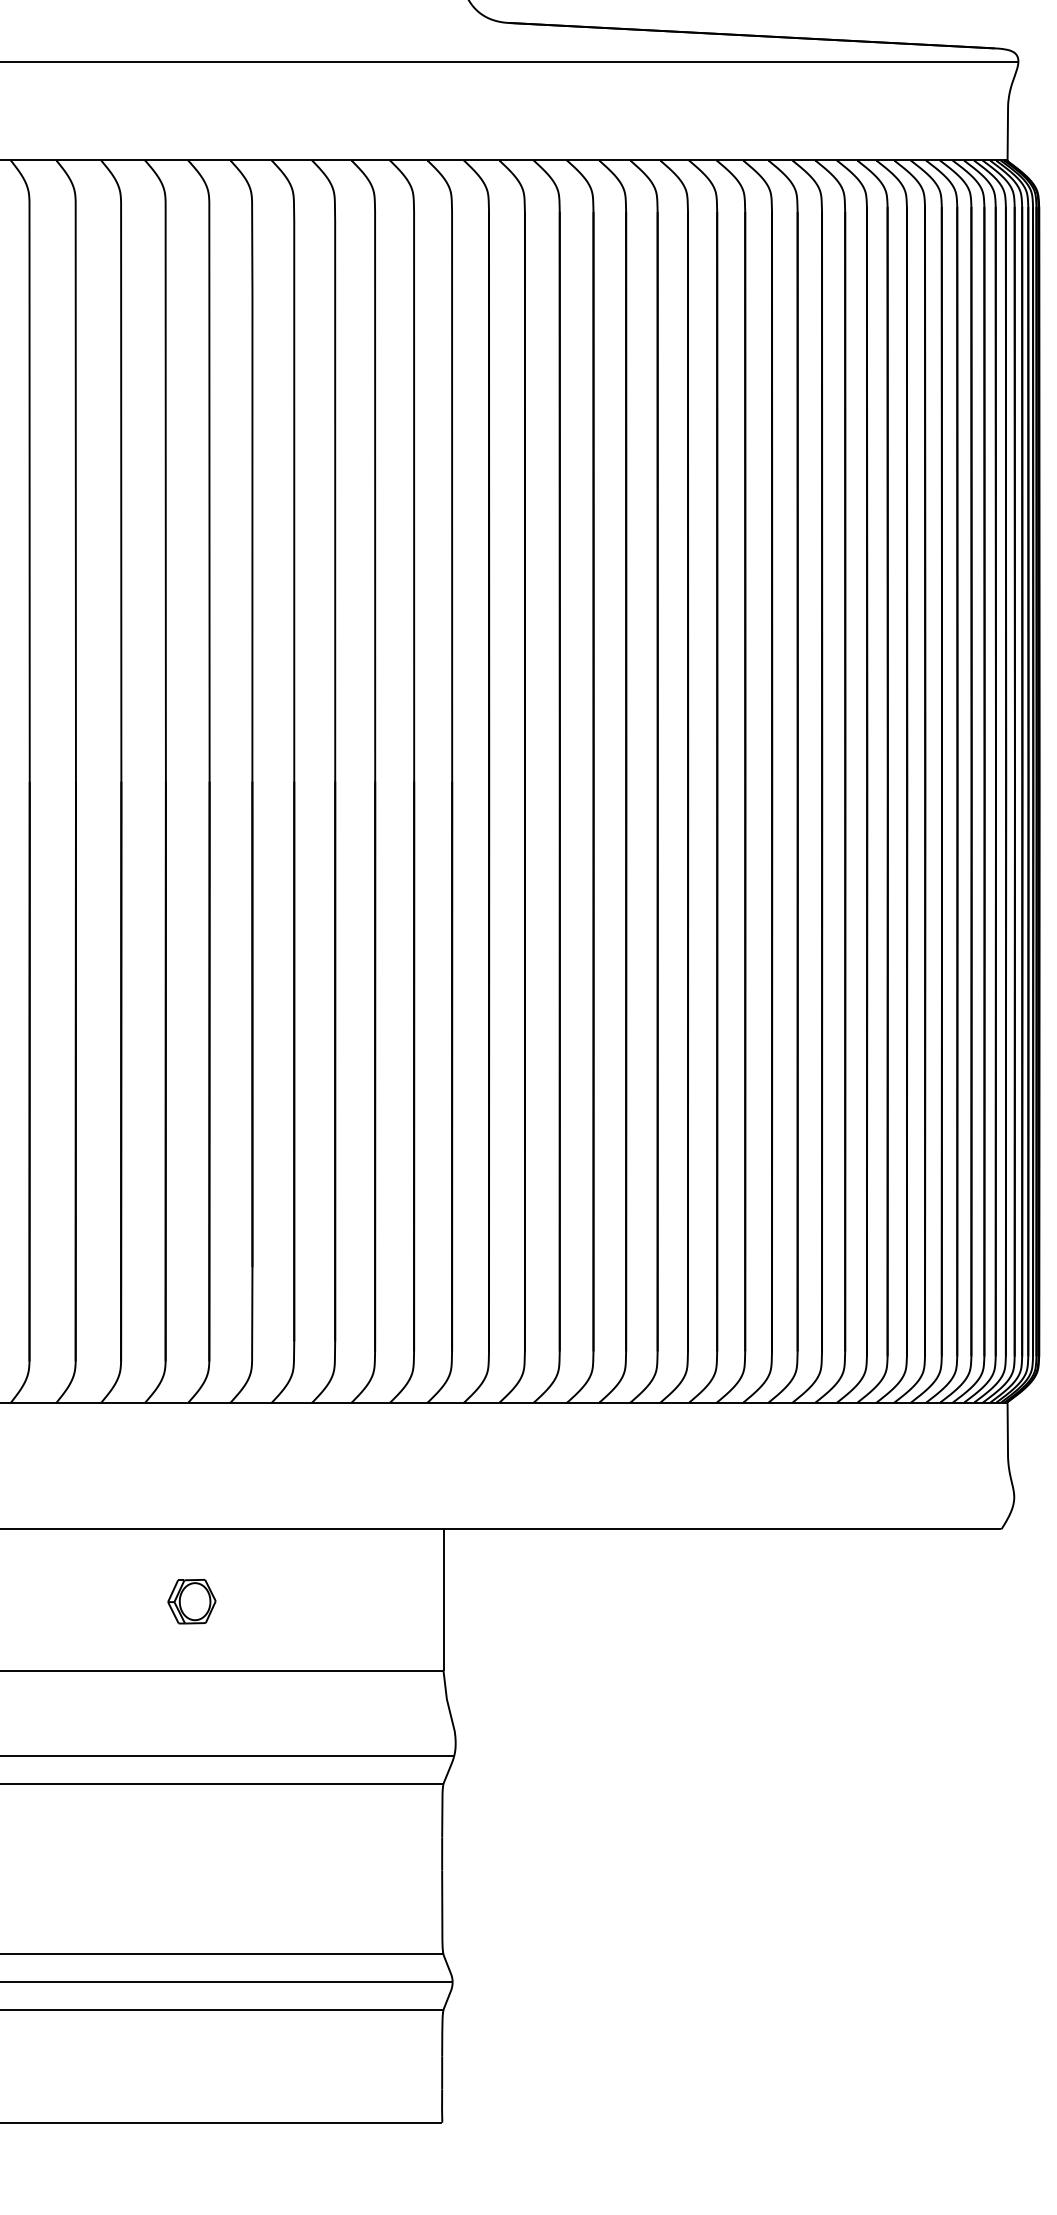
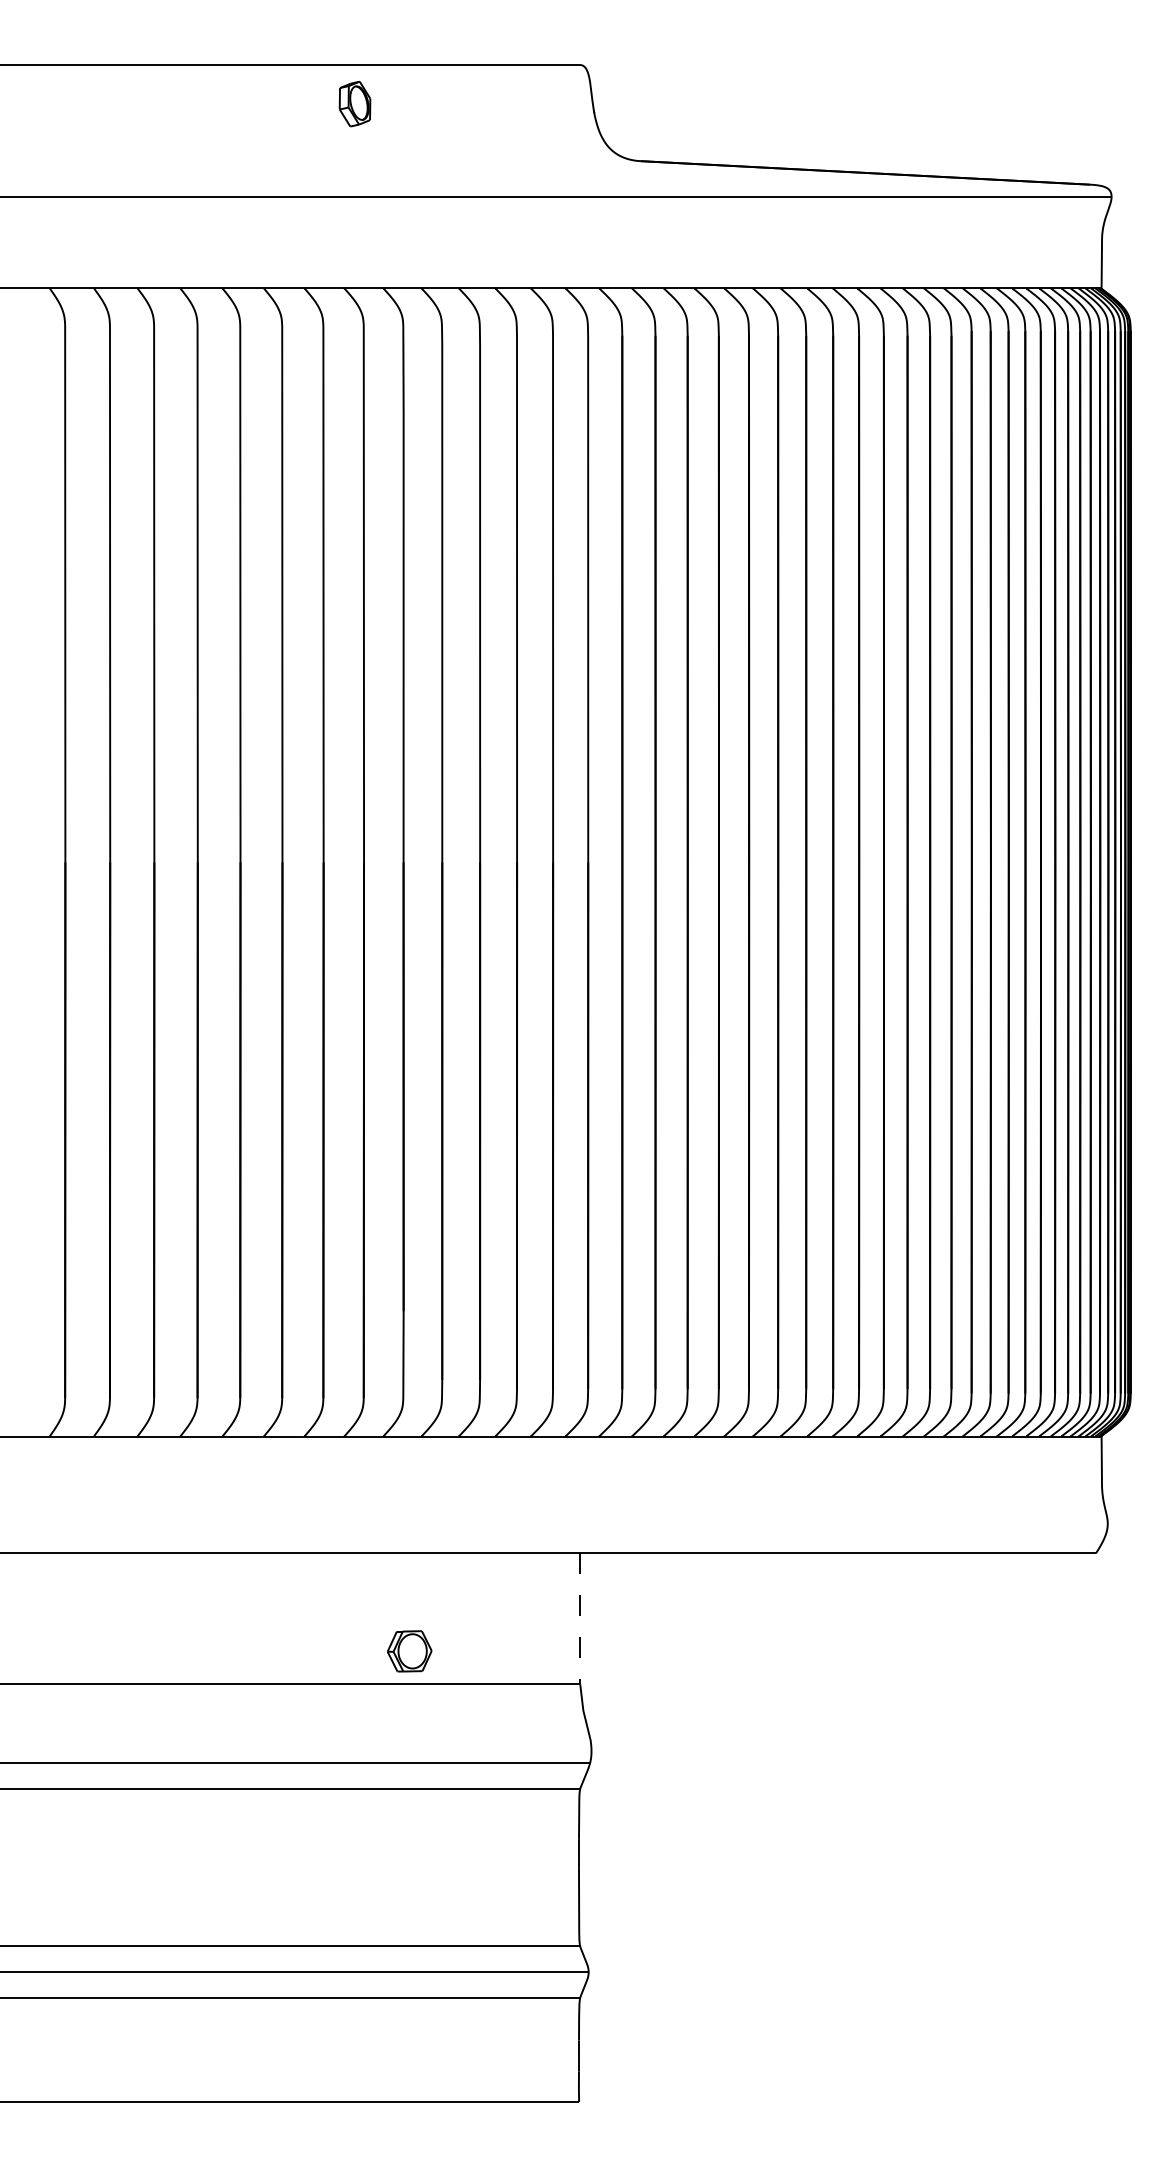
line: (443, 1600) -> (580, 1619), solid -> dashed
part: (191, 1601) -> (409, 1651), moved

